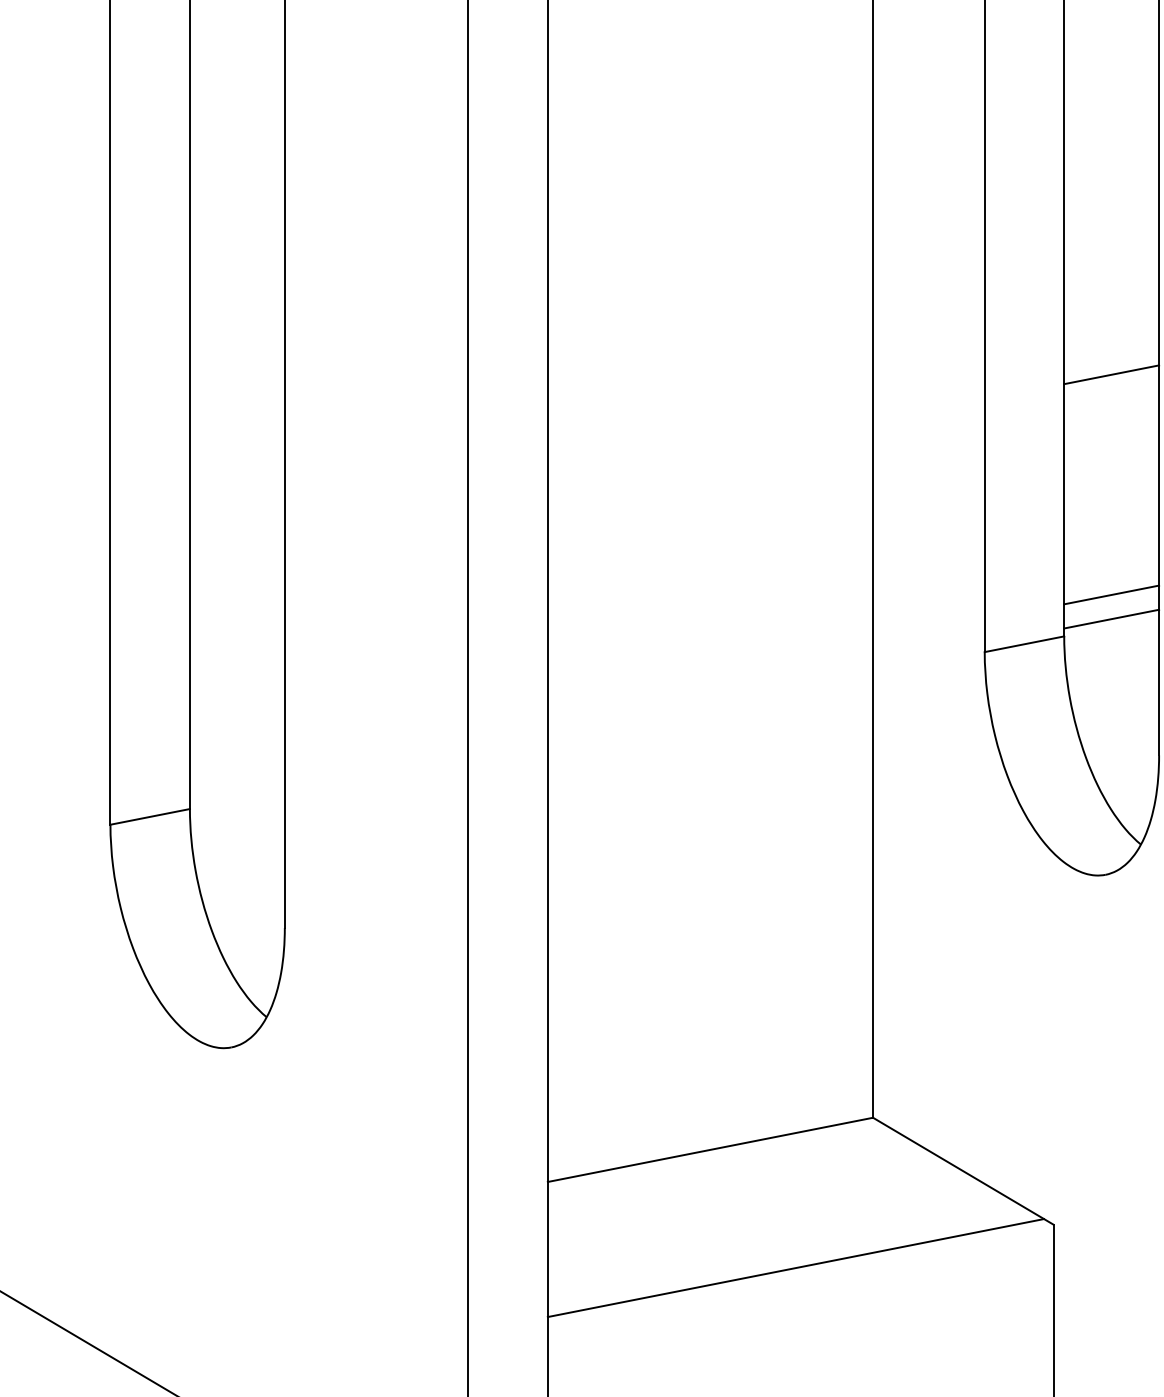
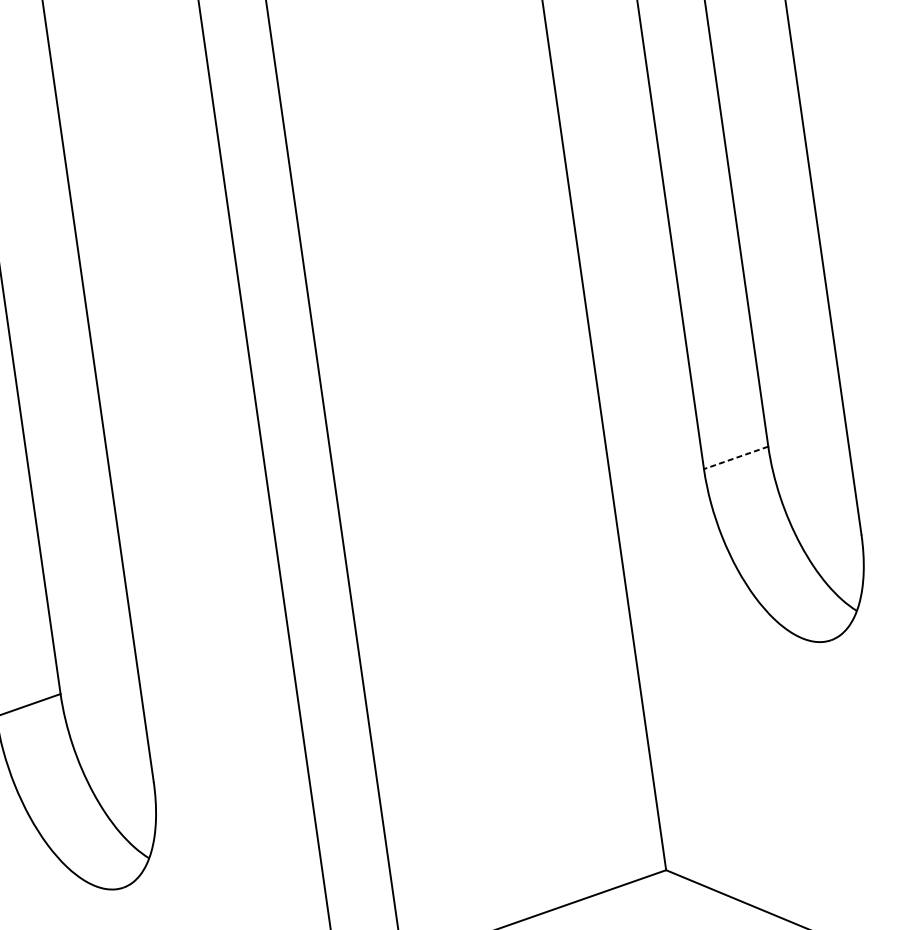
line: (1111, 374) -> (776, 222), removed
line: (1111, 594) -> (802, 406), removed
line: (1111, 618) -> (805, 426), removed
line: (1024, 644) -> (736, 458), solid -> dashed

